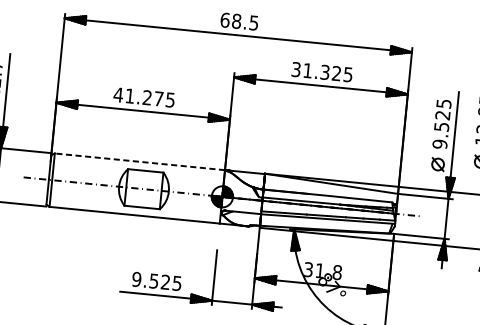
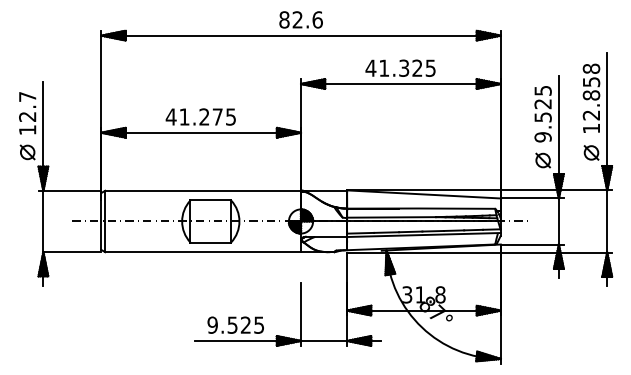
text: (239, 21) -> (300, 19), 68.5 -> 82.6
text: (295, 68) -> (370, 67), 31.325 -> 41.325
line: (140, 161) -> (203, 190), dashed -> solid

